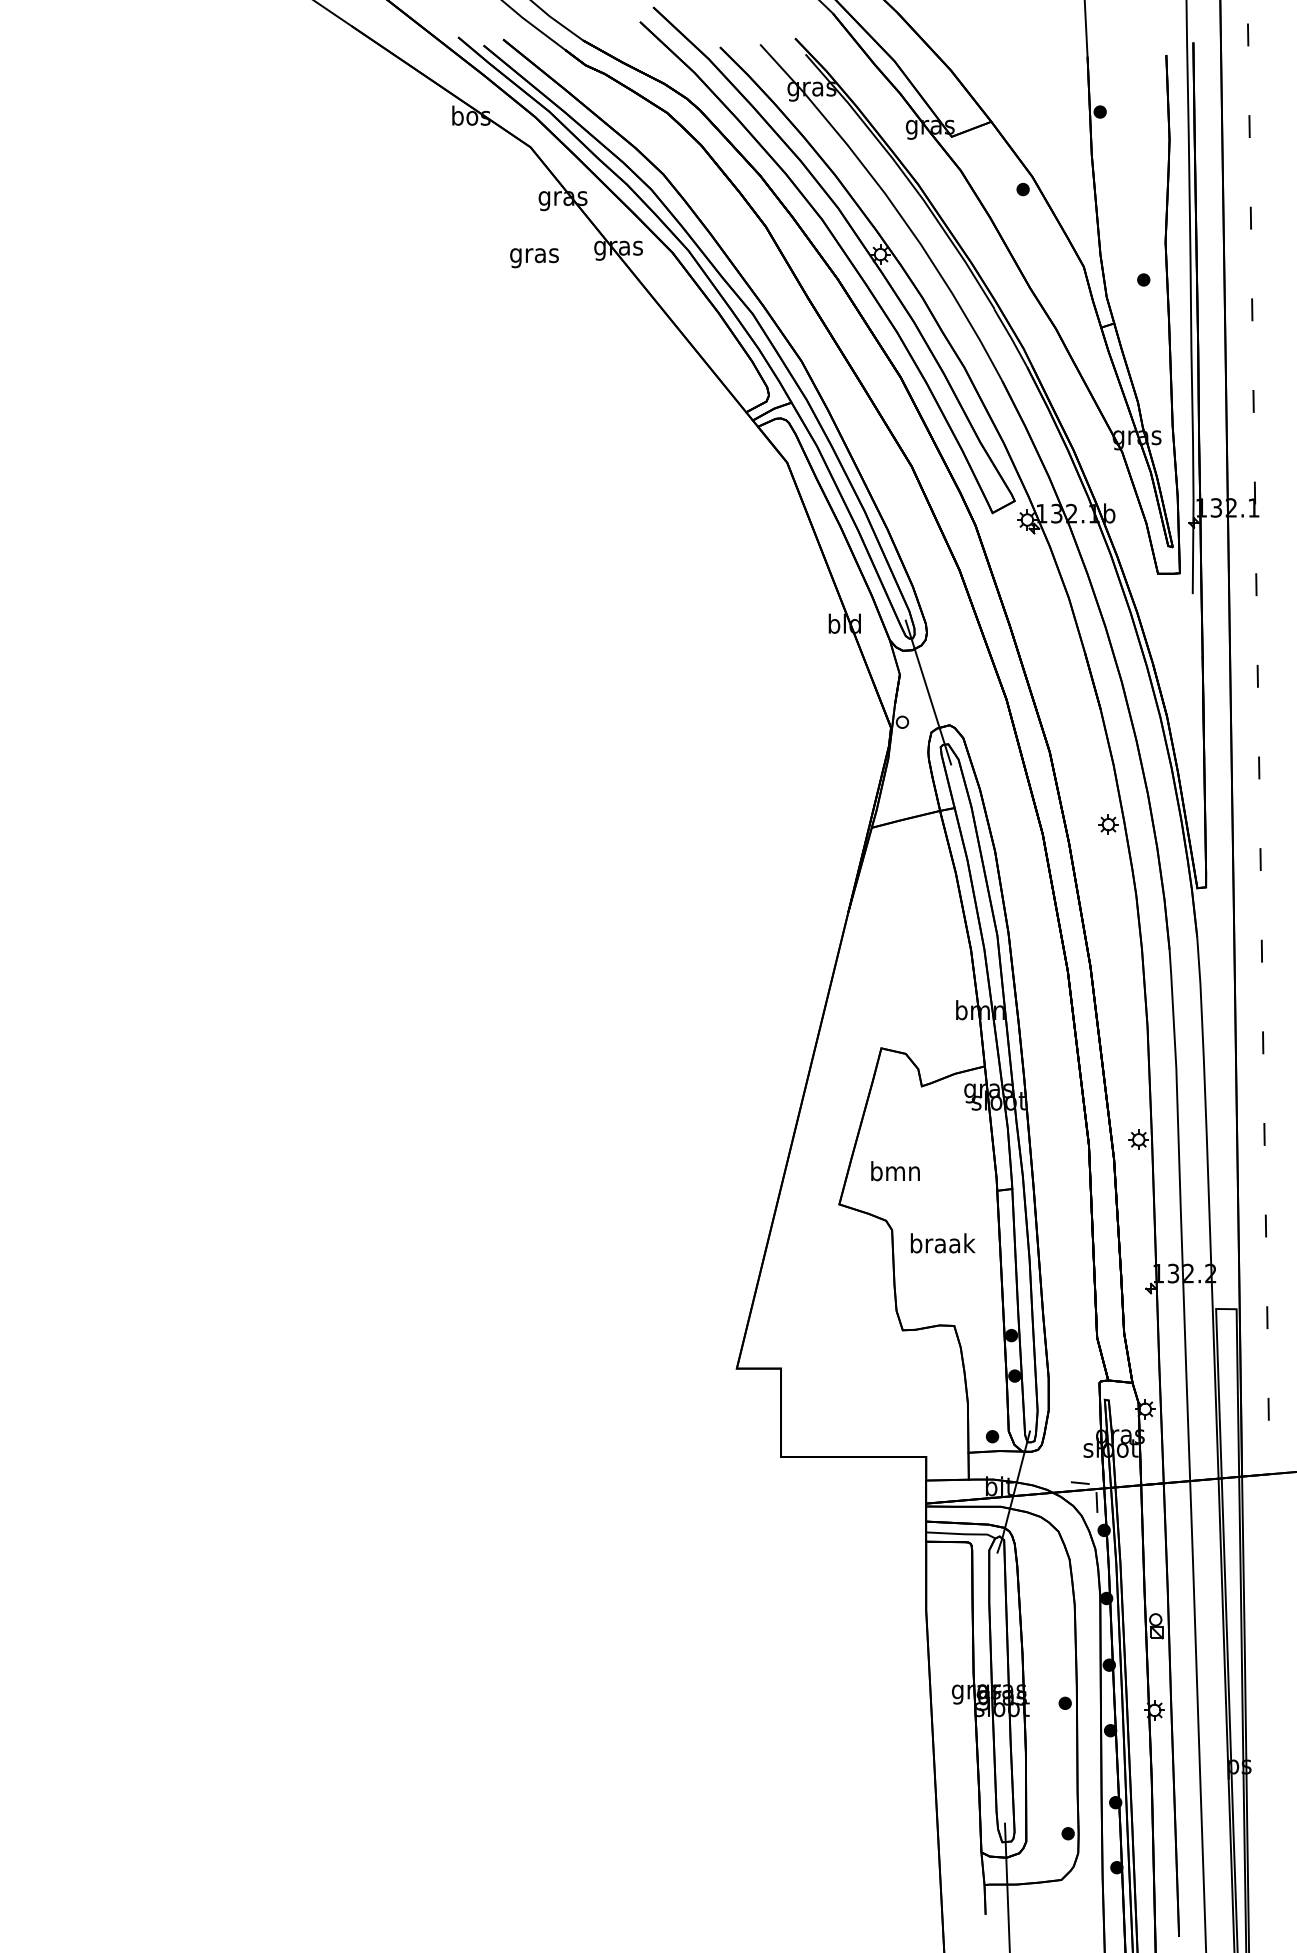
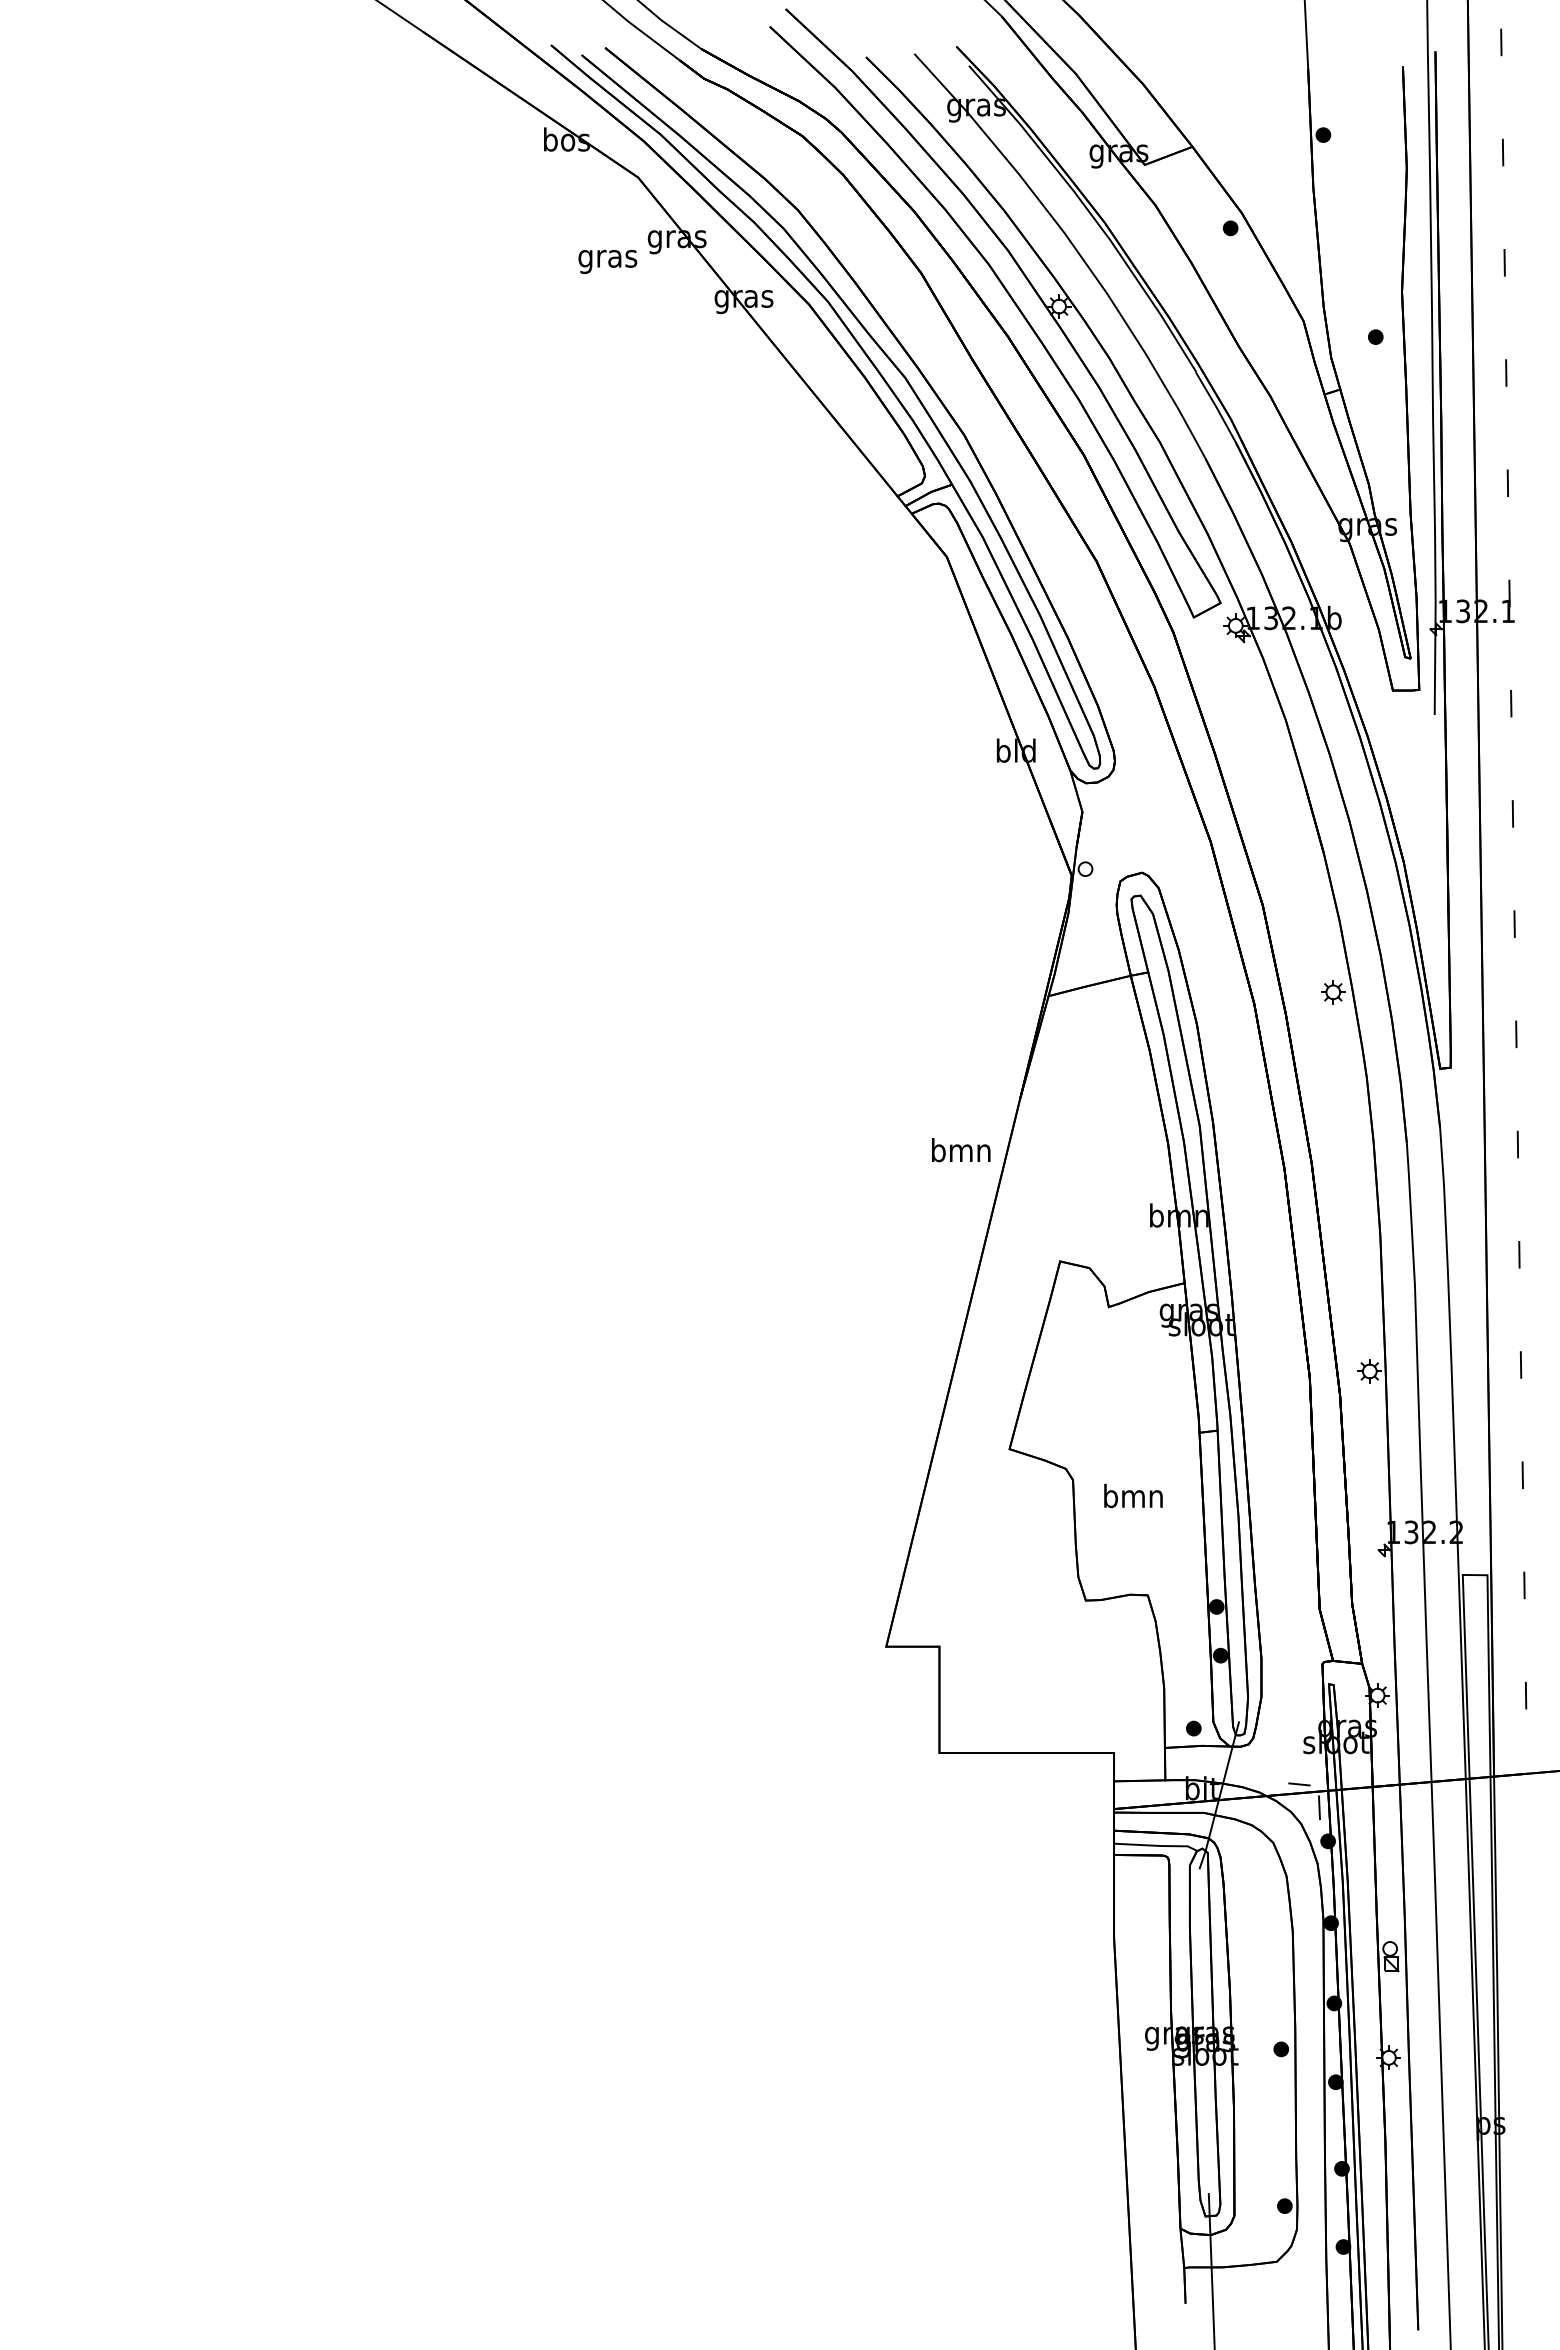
text: (534, 257) -> (607, 261), moved
line: (928, 691) -> (1116, 832), removed
text: (895, 1171) -> (961, 1150), moved
text: (943, 1242) -> (1134, 1495), braak -> bmn

